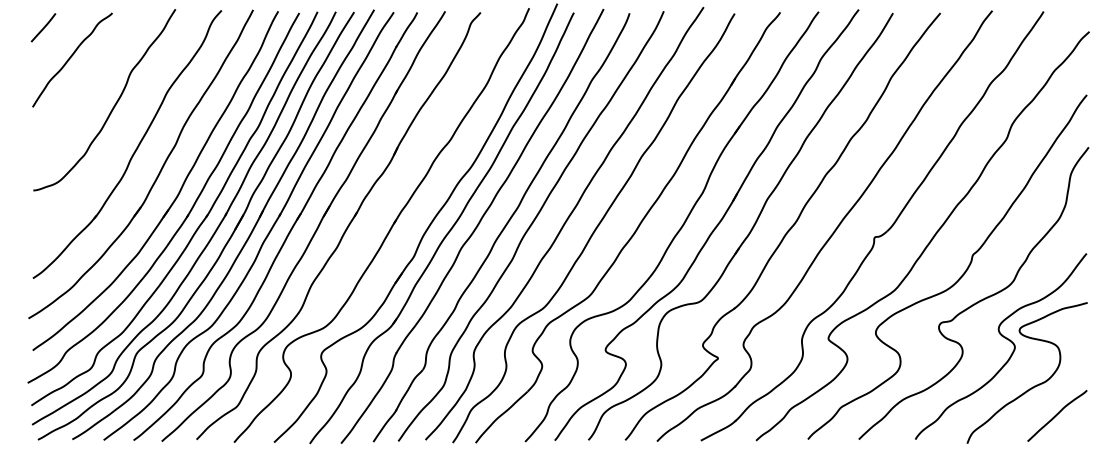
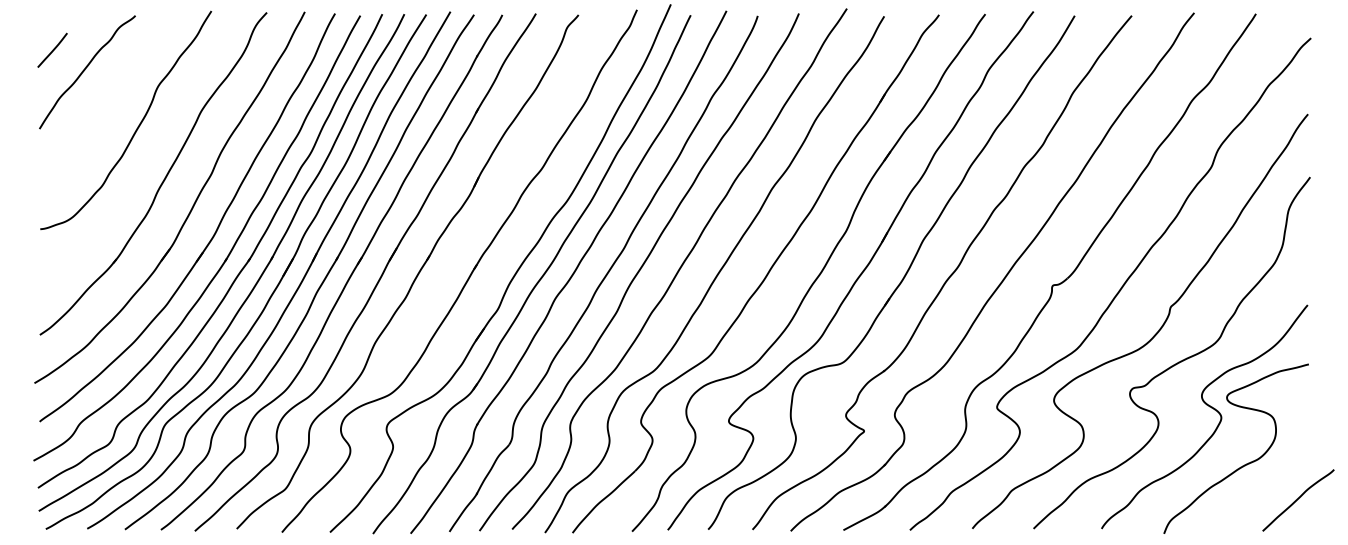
line: (43, 27) -> (52, 49), moved
curve: (1057, 415) -> (1298, 499), moved

